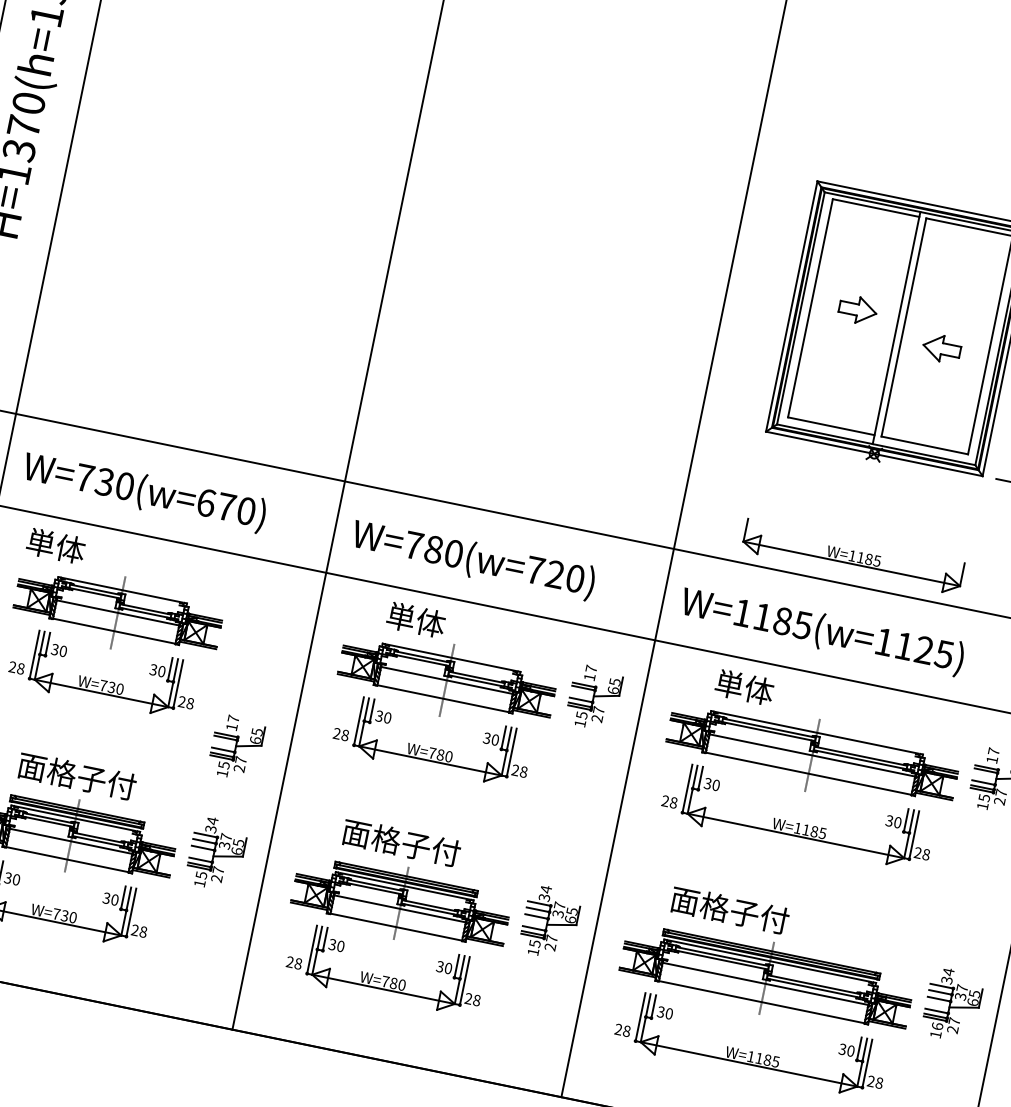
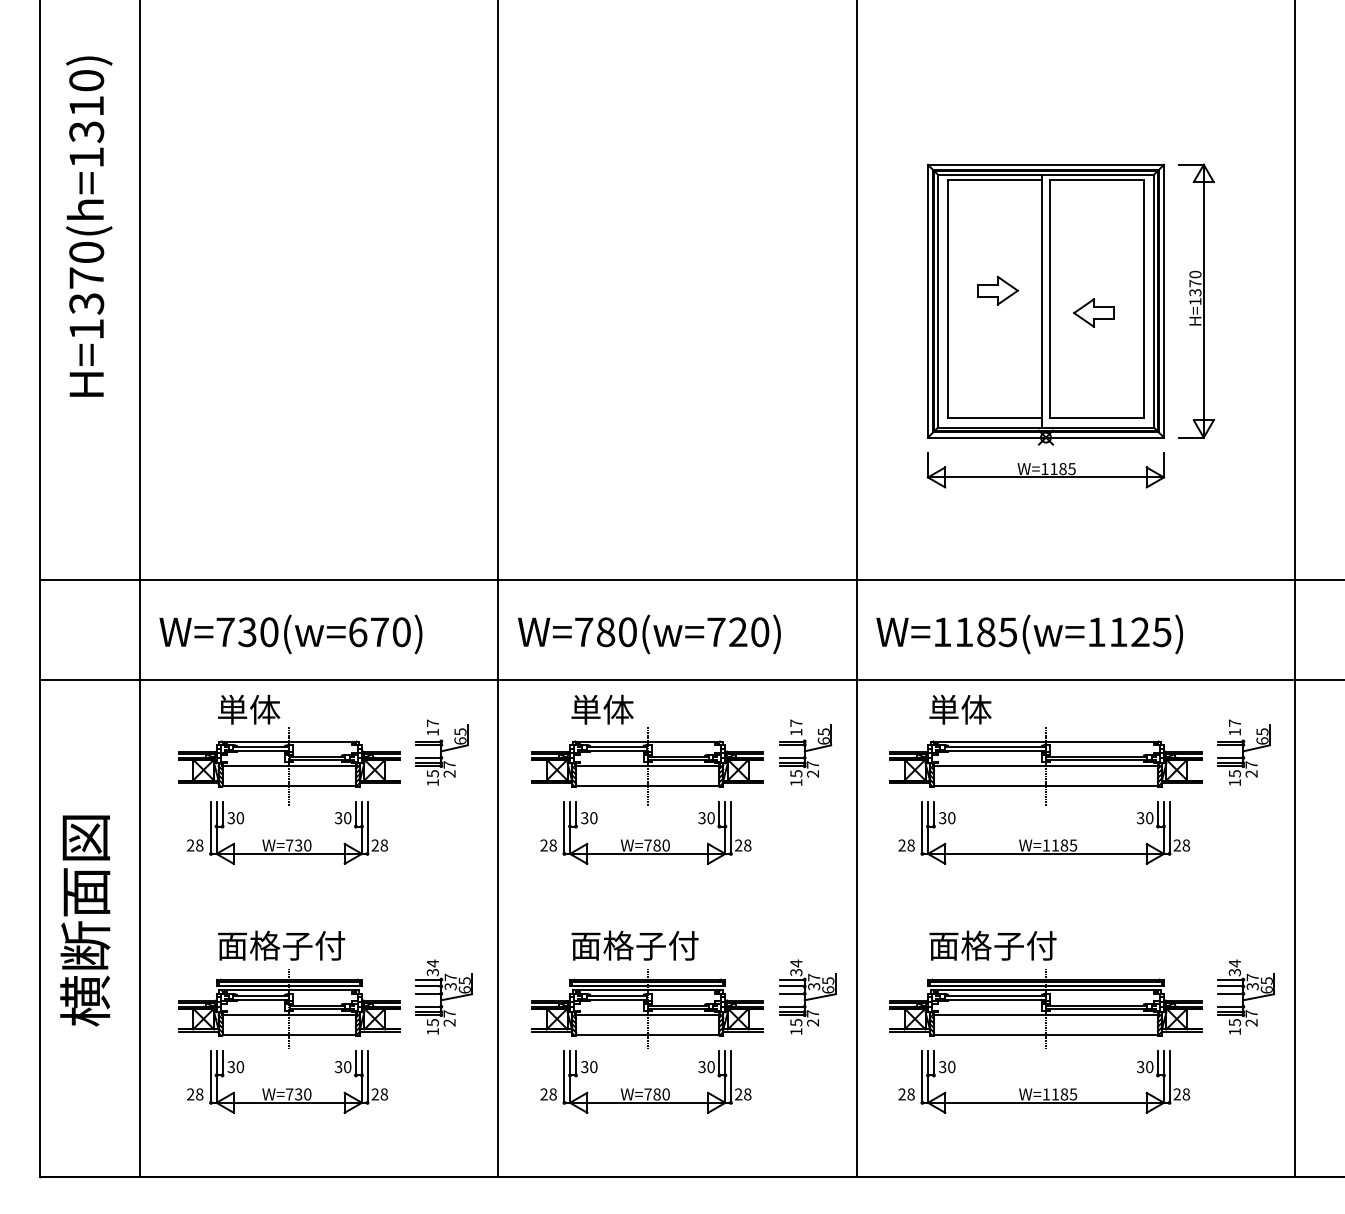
text: (56, 546) -> (249, 709), moved
part: (852, 557) -> (1045, 470), moved
part: (236, 747) -> (441, 752), moved
text: (937, 1026) -> (1234, 1022), 16 -> 15

